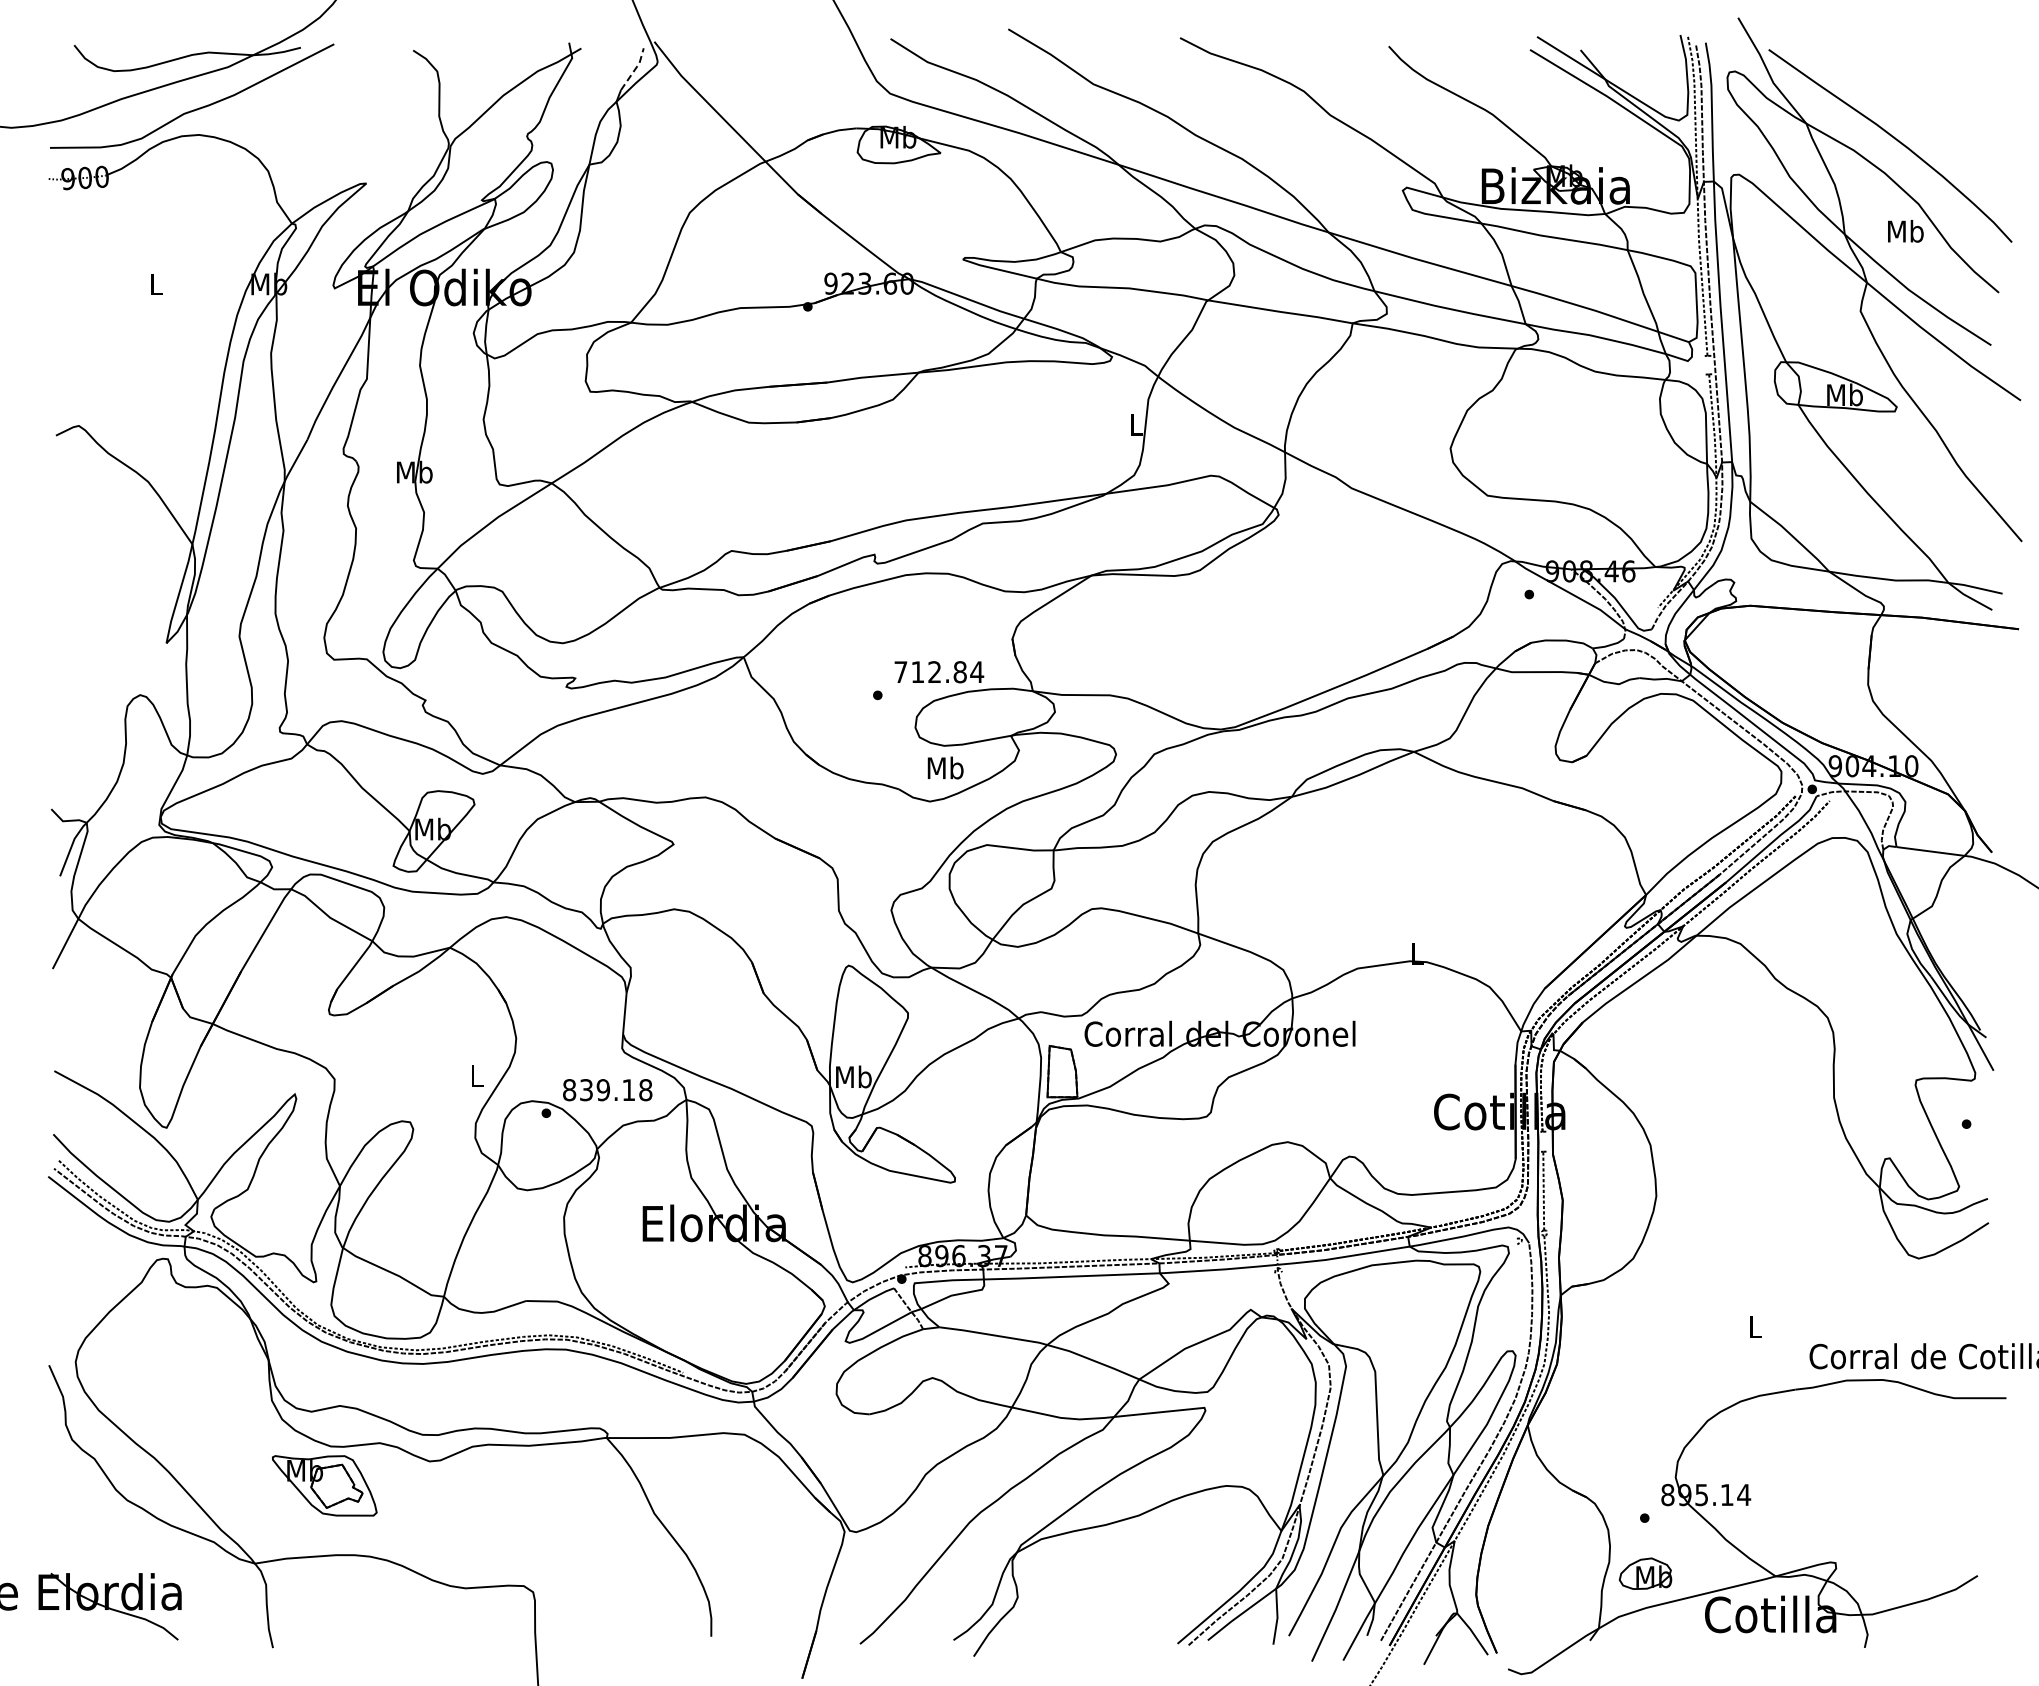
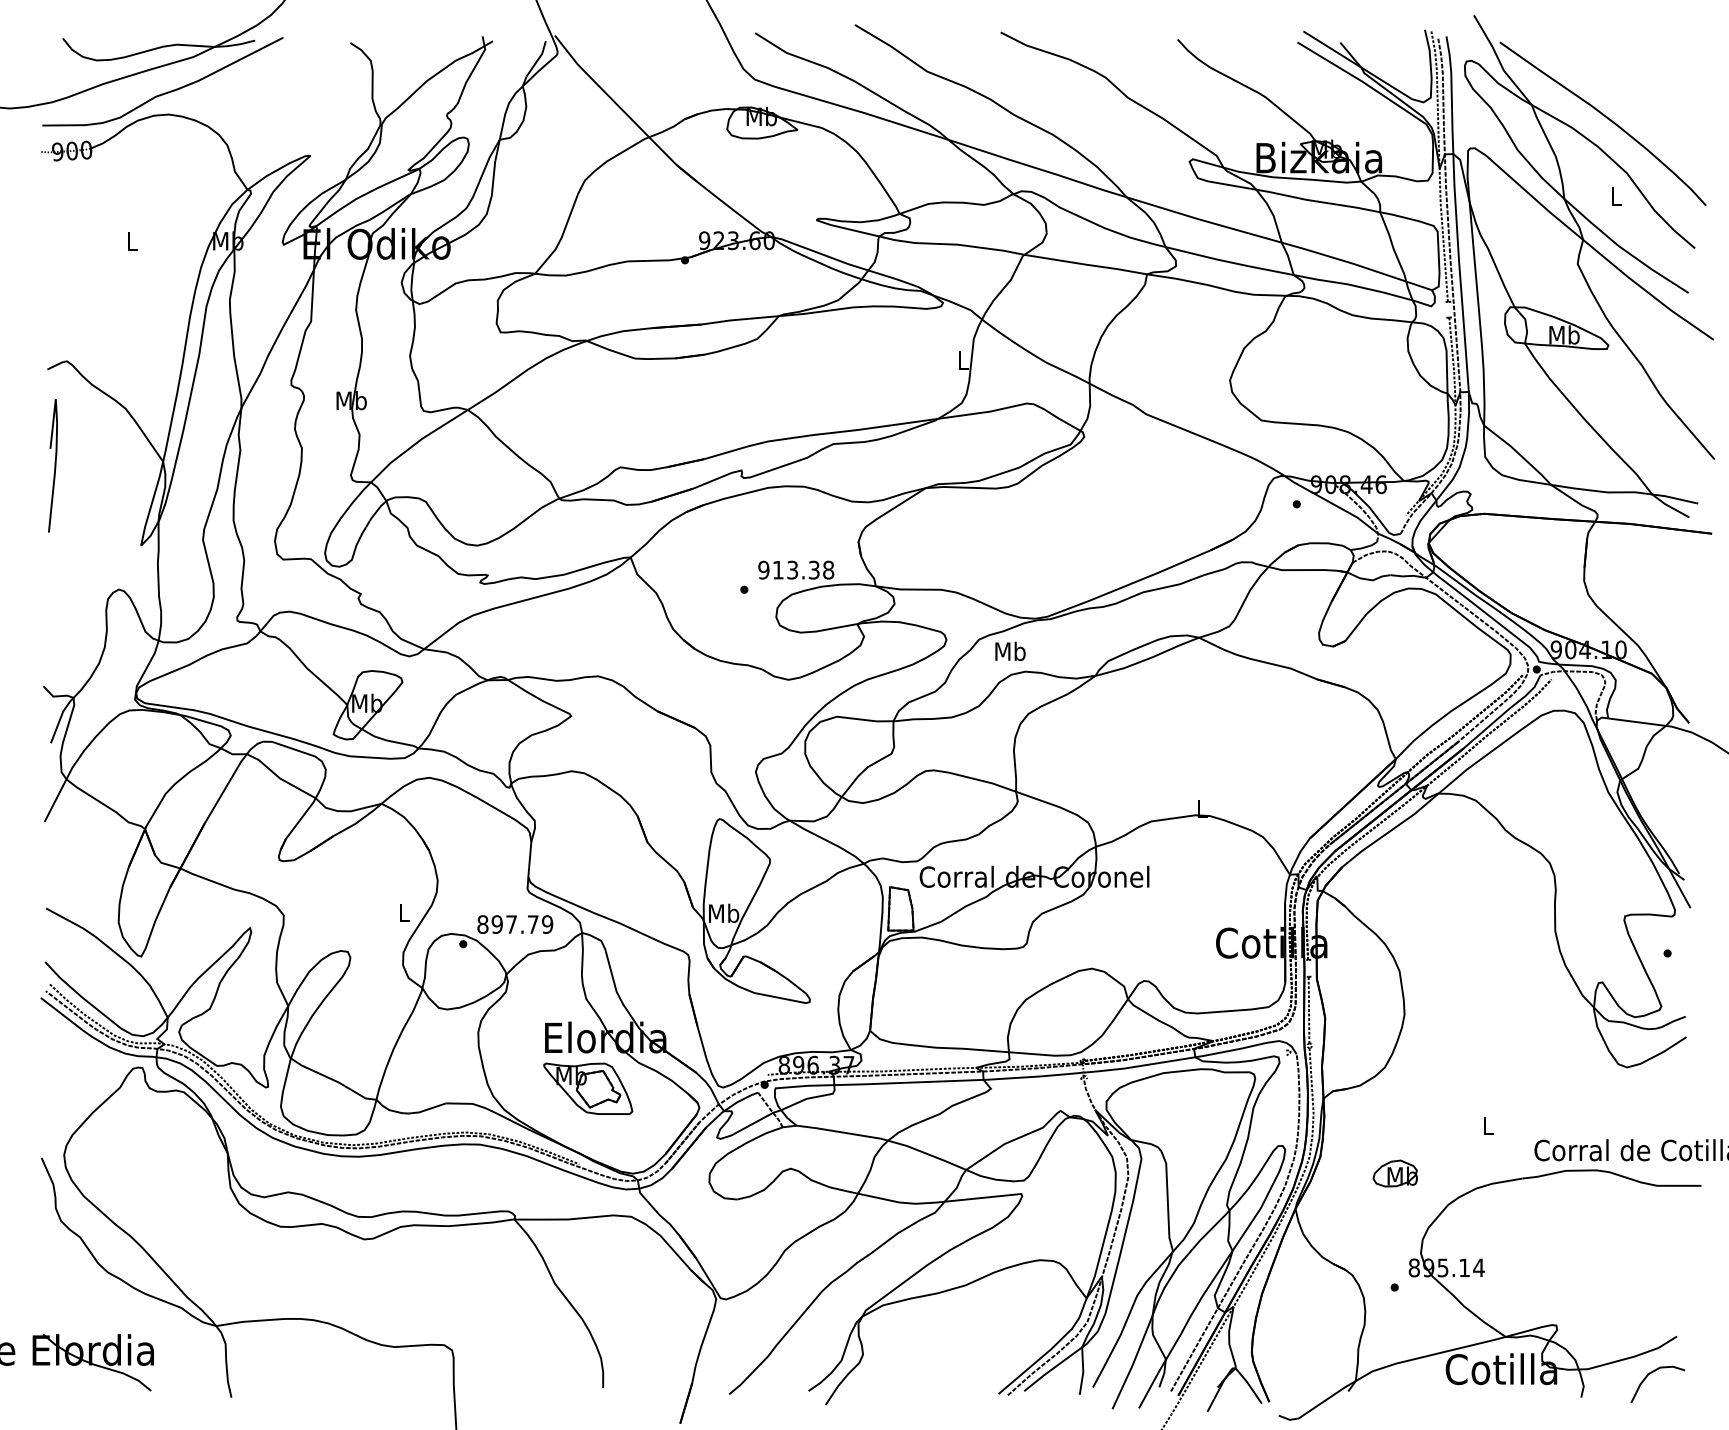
line: (635, 69) -> (538, 59), dashed -> solid
text: (1905, 231) -> (1615, 196), Mb -> L
curve: (64, 548) -> (54, 465), added
text: (939, 672) -> (796, 570), 712.84 -> 913.38
text: (945, 767) -> (1010, 650), moved
text: (615, 1090) -> (521, 924), 839.18 -> 897.79
part: (324, 1485) -> (588, 1088), moved
part: (1645, 1573) -> (1395, 1173), moved
curve: (1949, 1618) -> (1653, 1372), added

